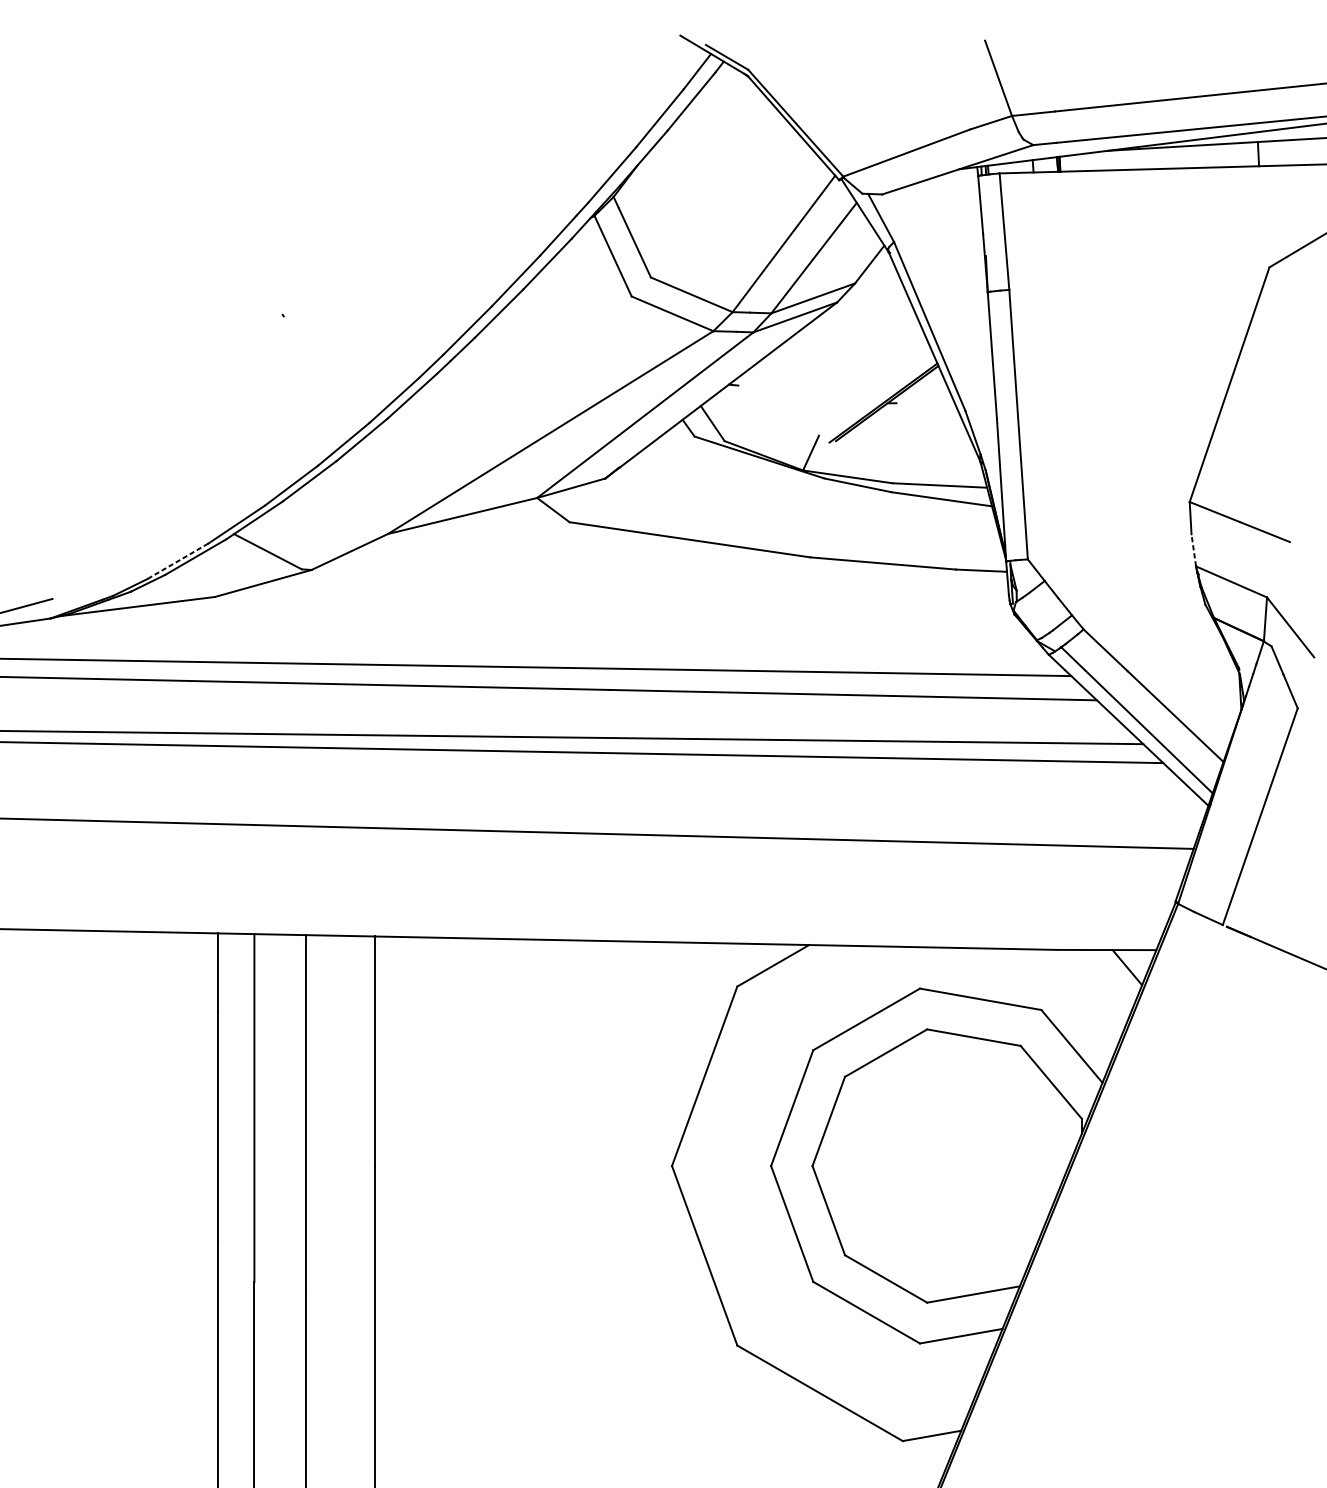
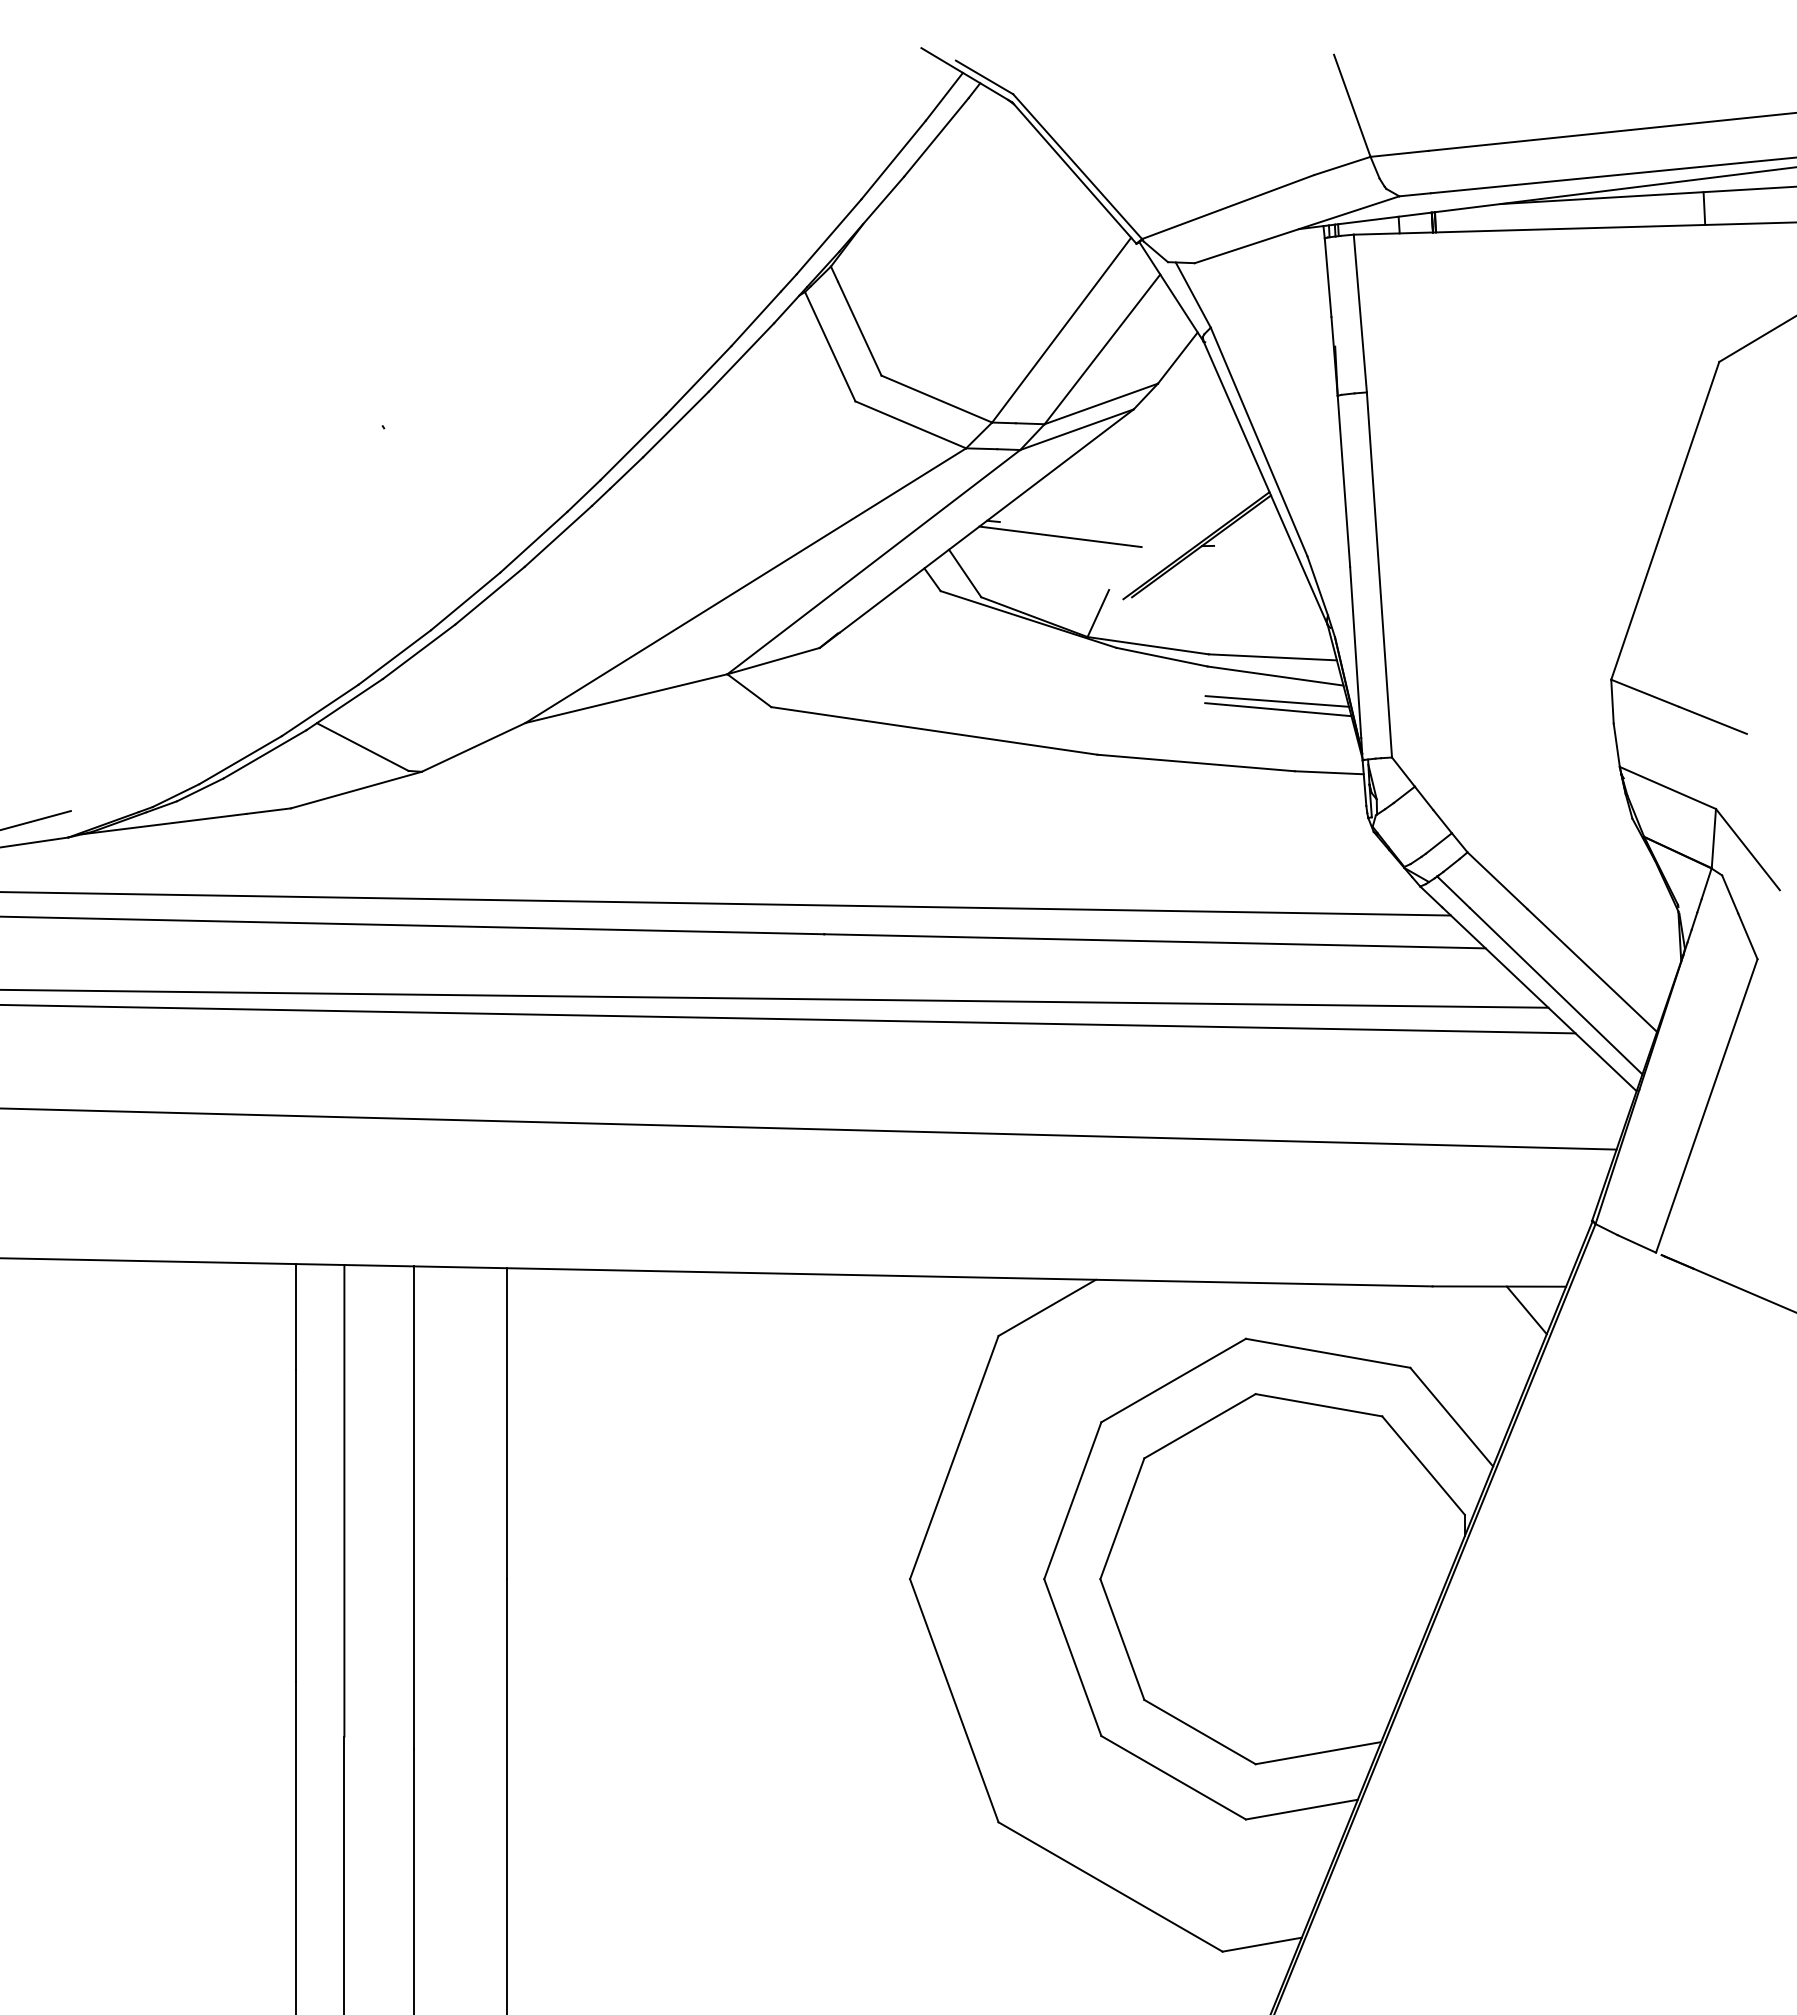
line: (783, 396) -> (1060, 536), added
line: (943, 518) -> (1277, 701), added
line: (944, 523) -> (1278, 709), added
line: (1193, 550) -> (1616, 745), dashed -> solid
line: (177, 561) -> (240, 760), dashed -> solid

